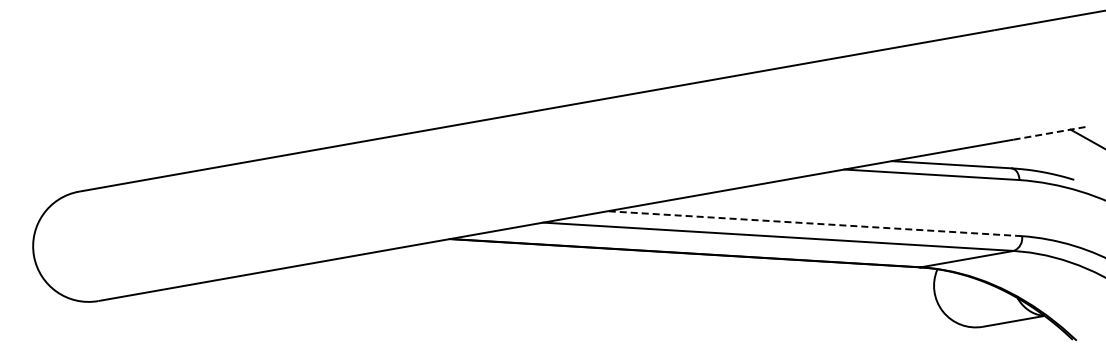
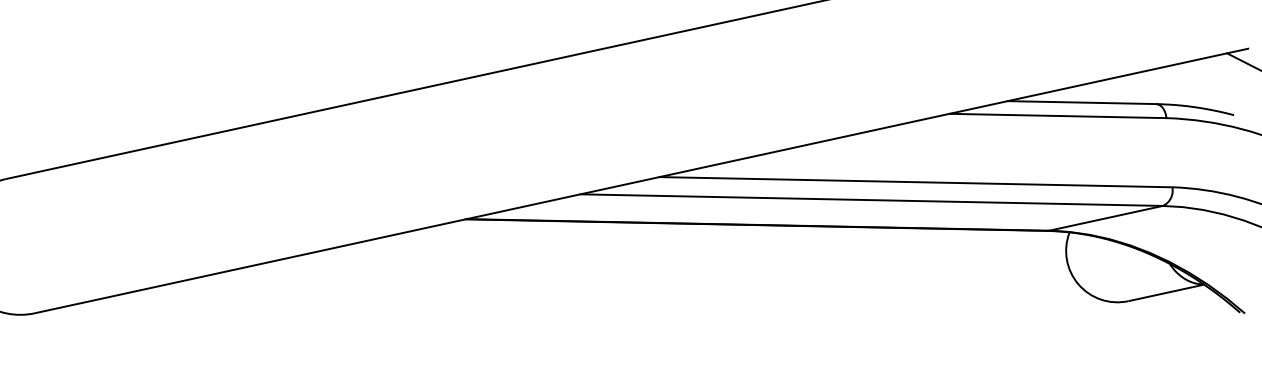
line: (1051, 133) -> (1203, 59), dashed -> solid
line: (814, 223) -> (915, 181), dashed -> solid

